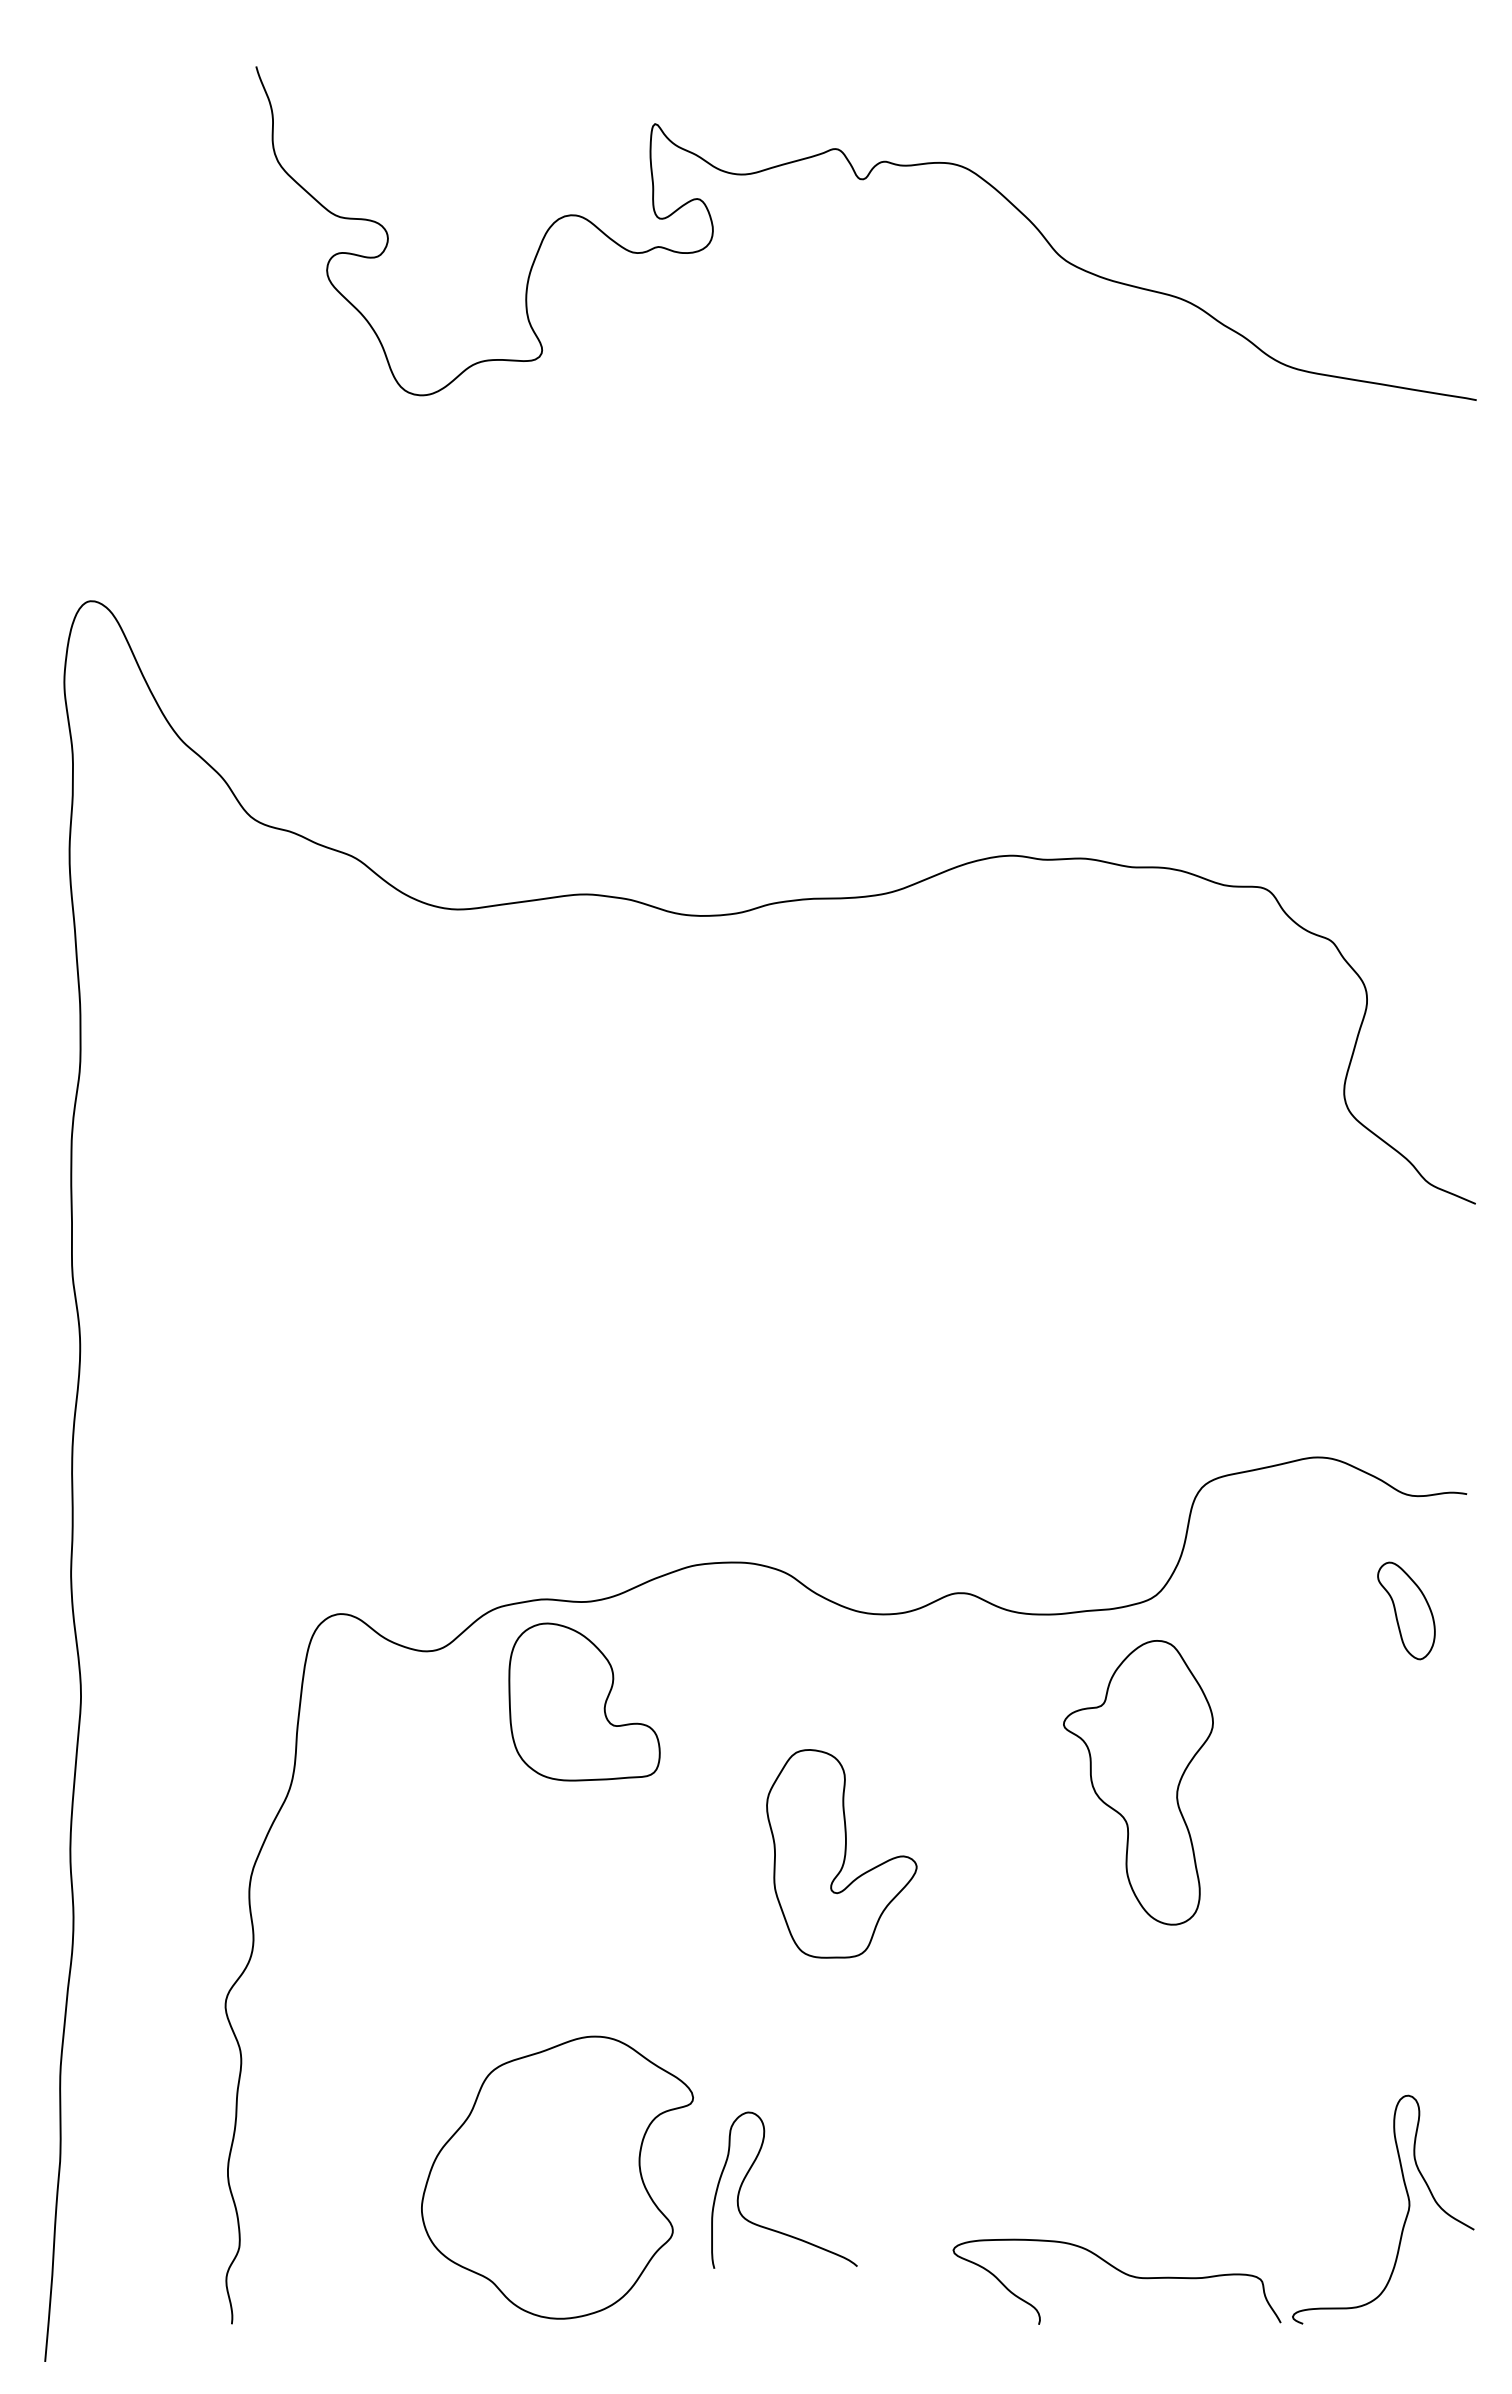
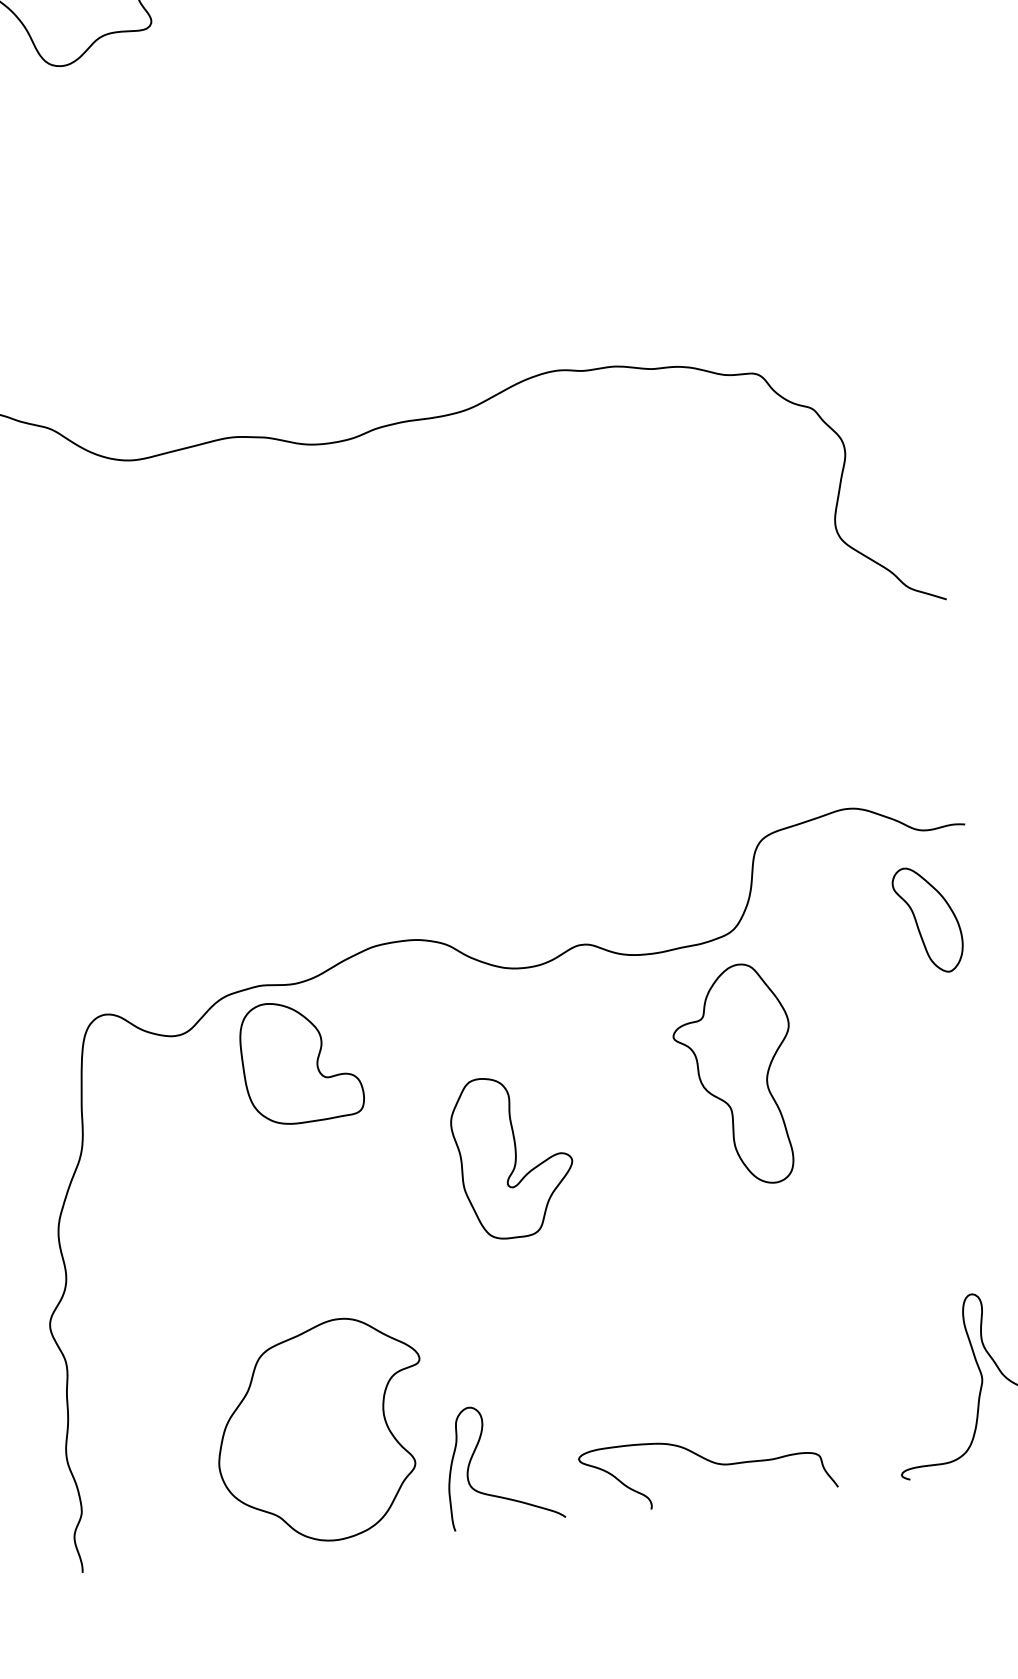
part: (1406, 1610) -> (928, 919), size x1.43
curve: (750, 2170) -> (474, 1452), moved
curve: (1120, 2272) -> (709, 1462), moved

